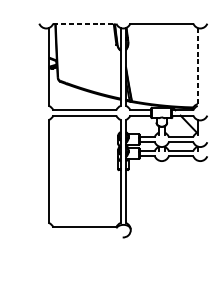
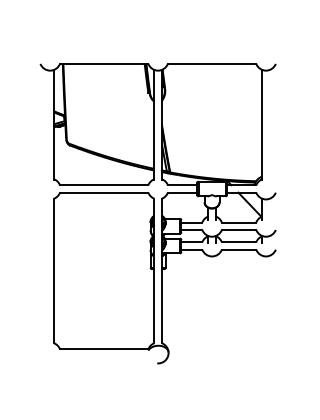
line: (85, 23) -> (104, 63), dashed -> solid
line: (197, 66) -> (262, 124), dashed -> solid

